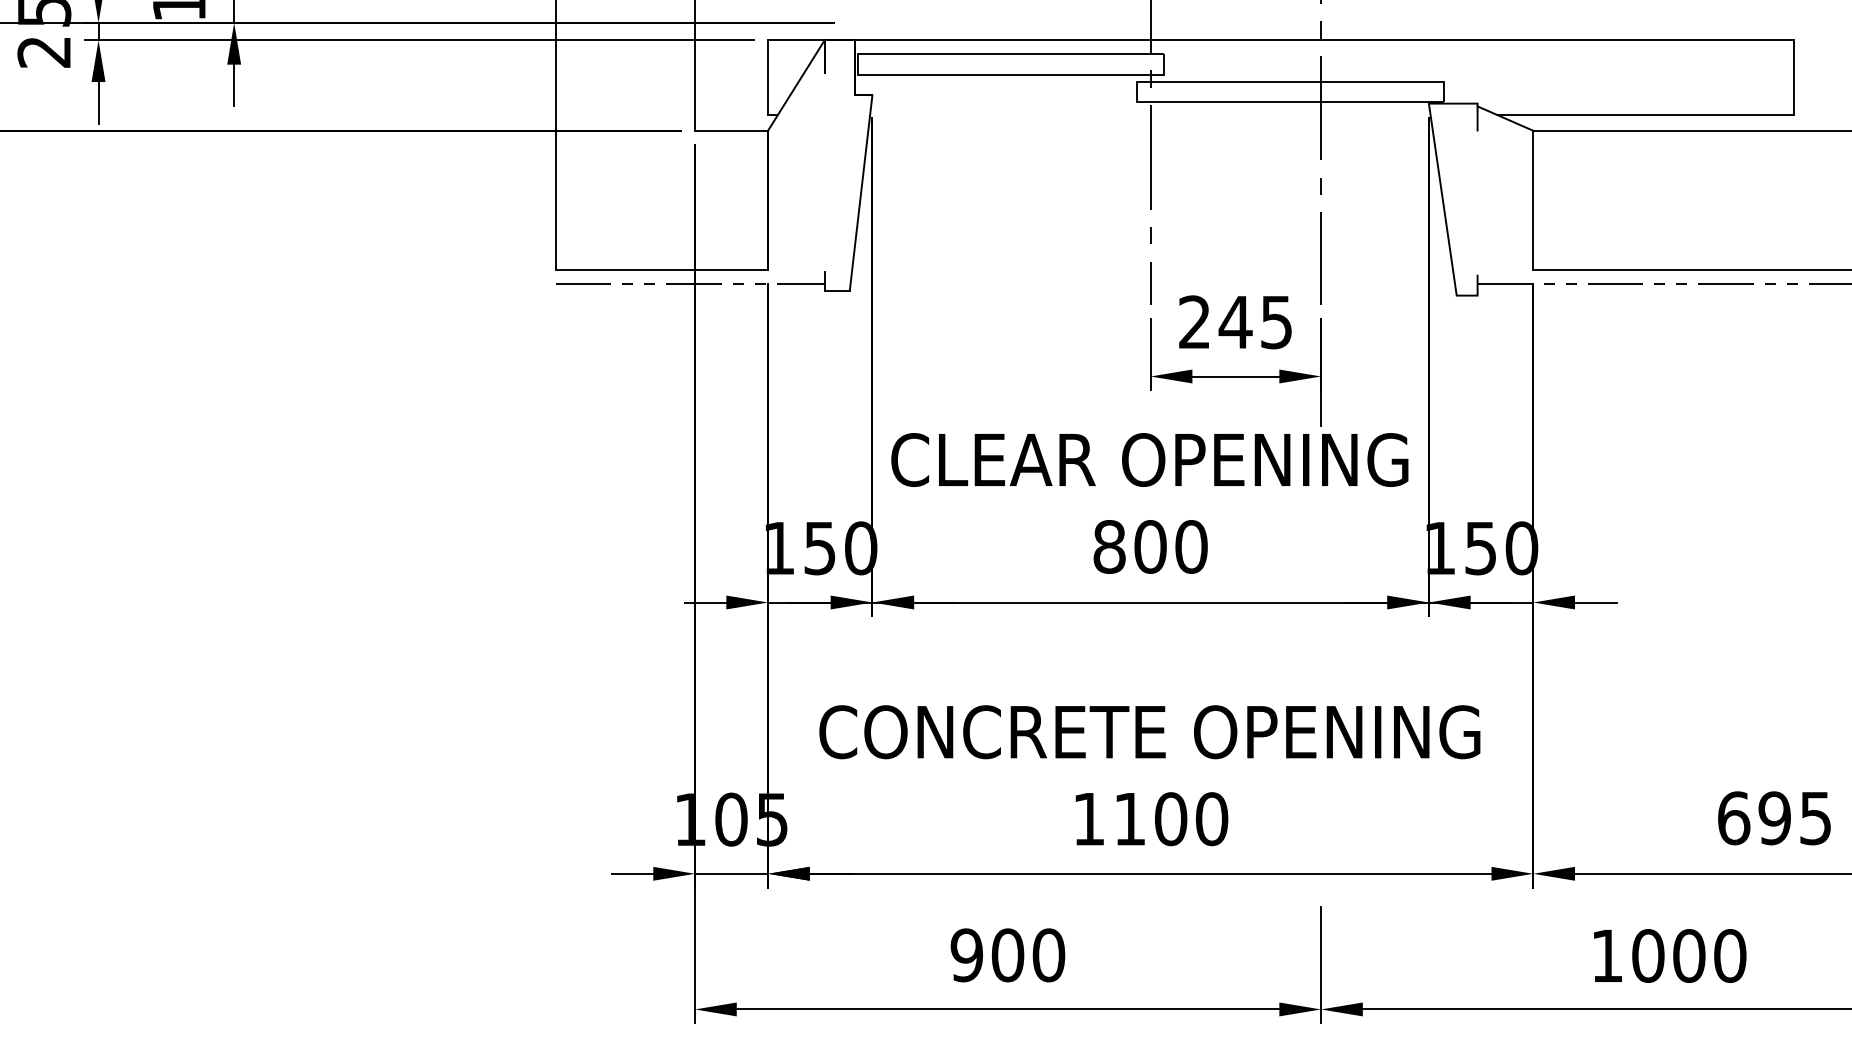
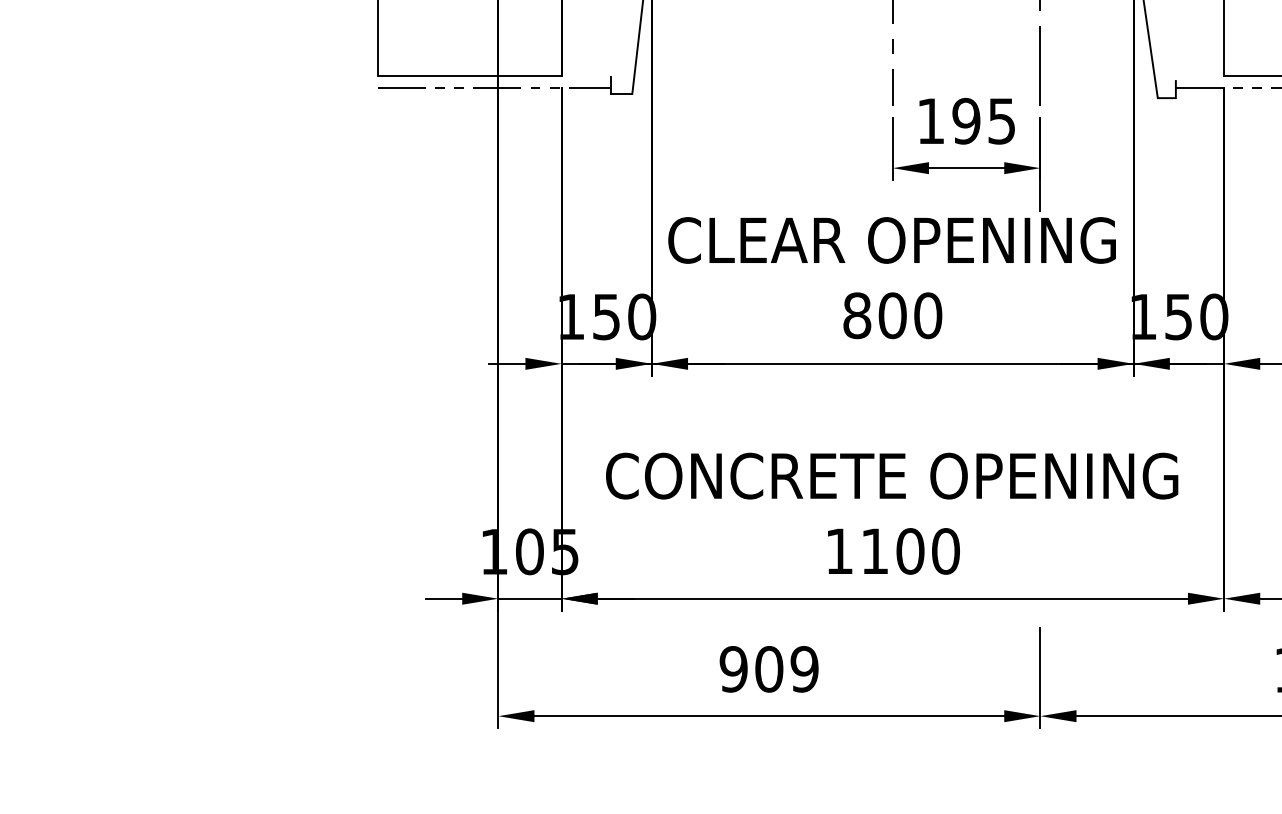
text: (1215, 322) -> (948, 121), 245 -> 195
text: (1048, 955) -> (804, 669), 900 -> 909

